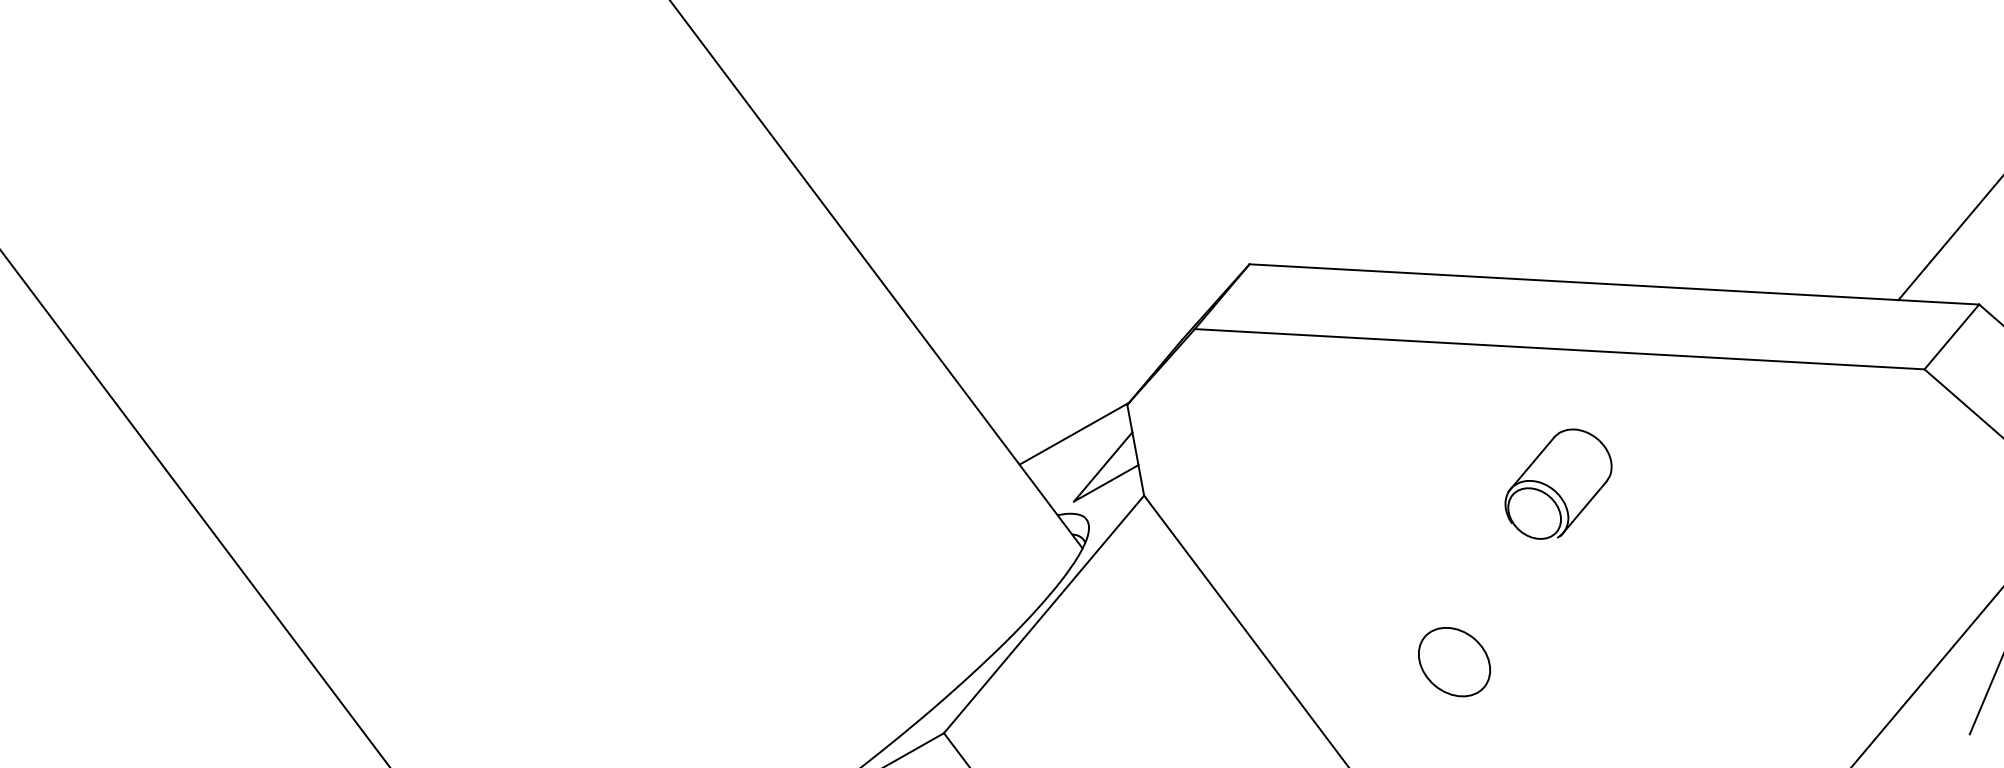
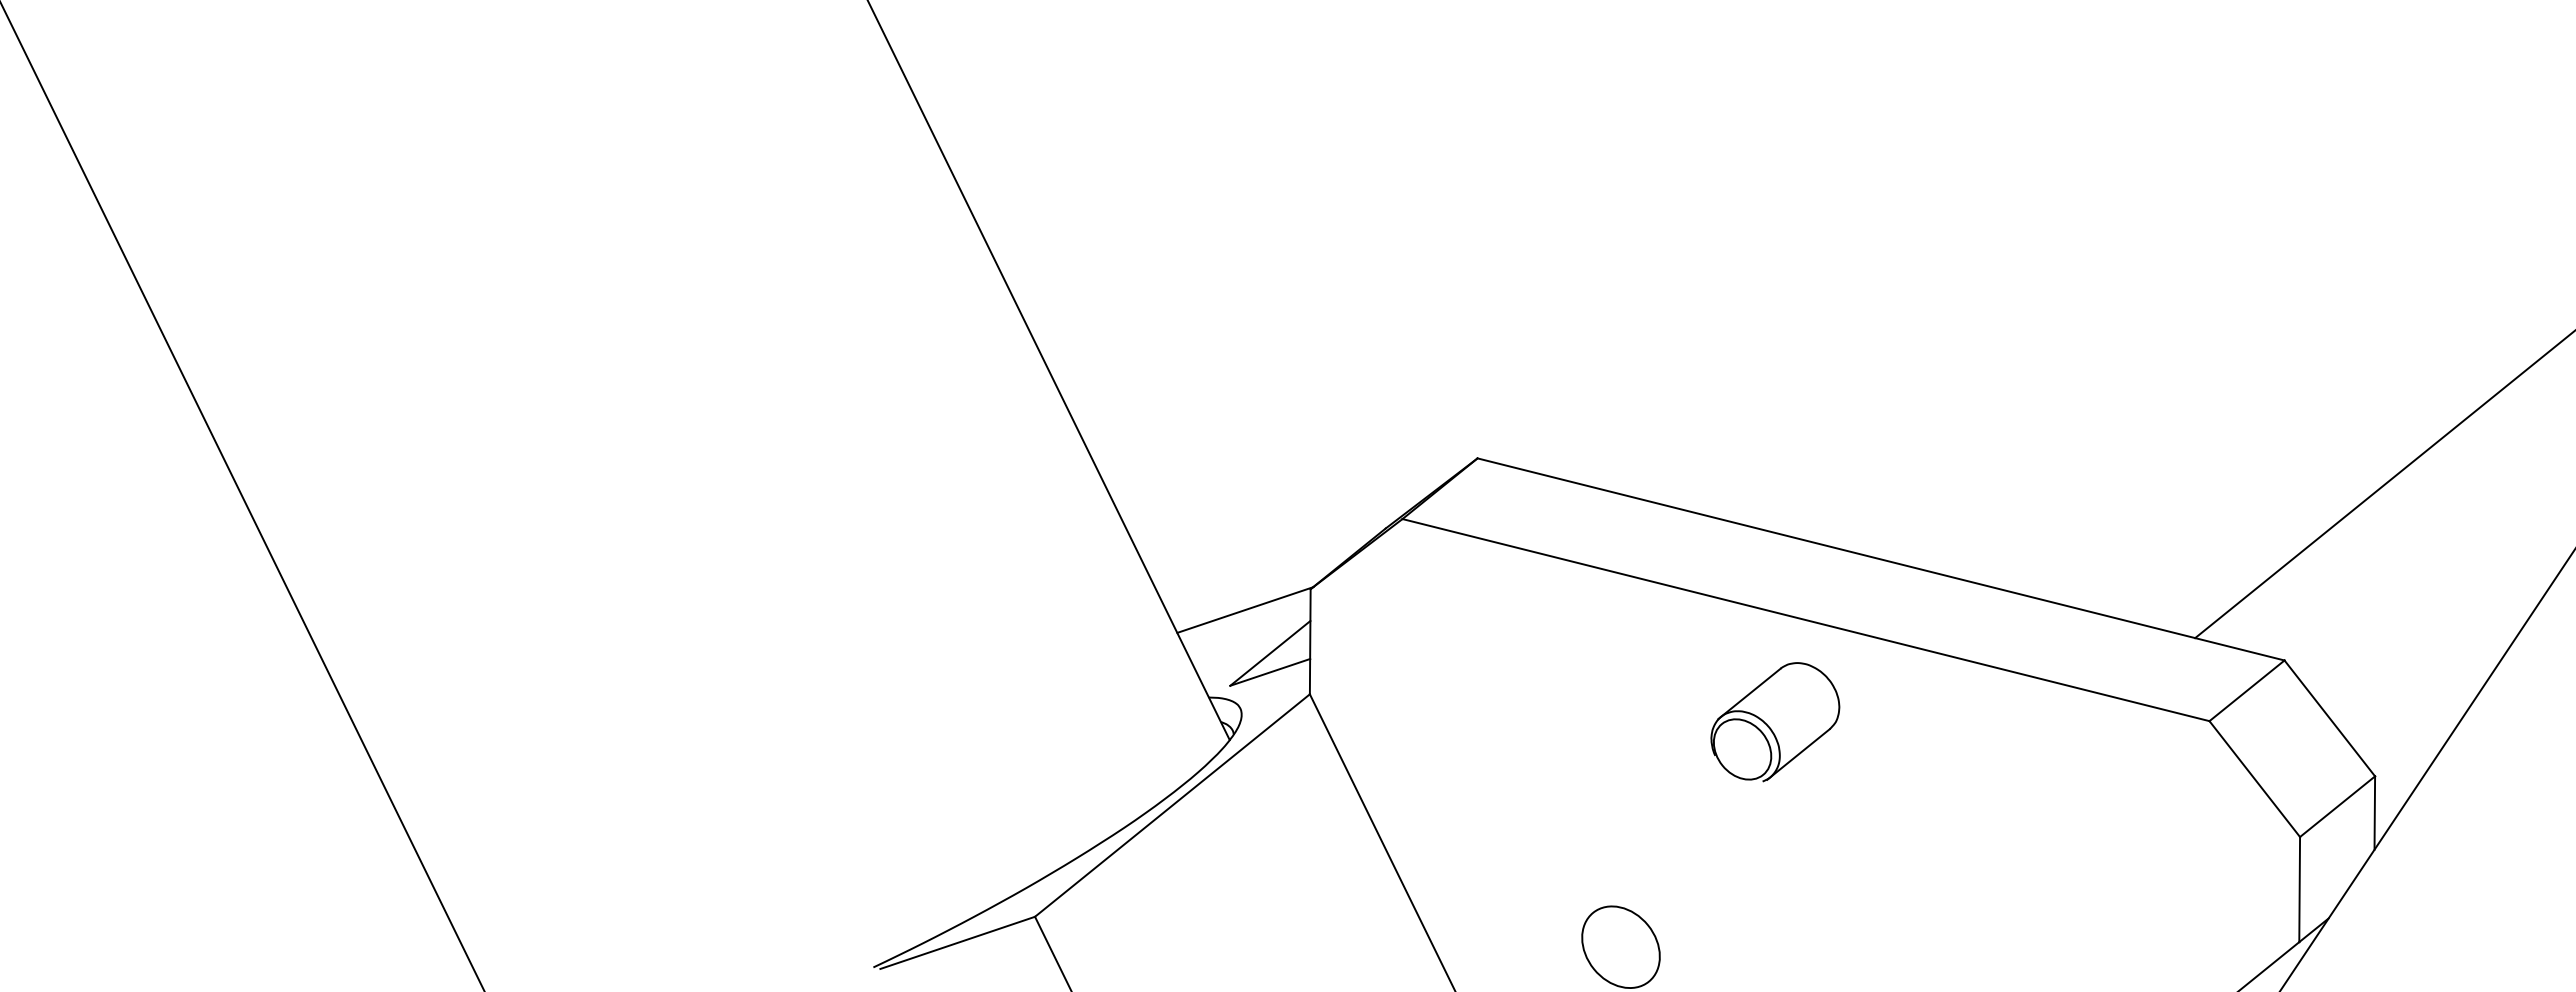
part: (1558, 484) -> (1775, 722), moved

